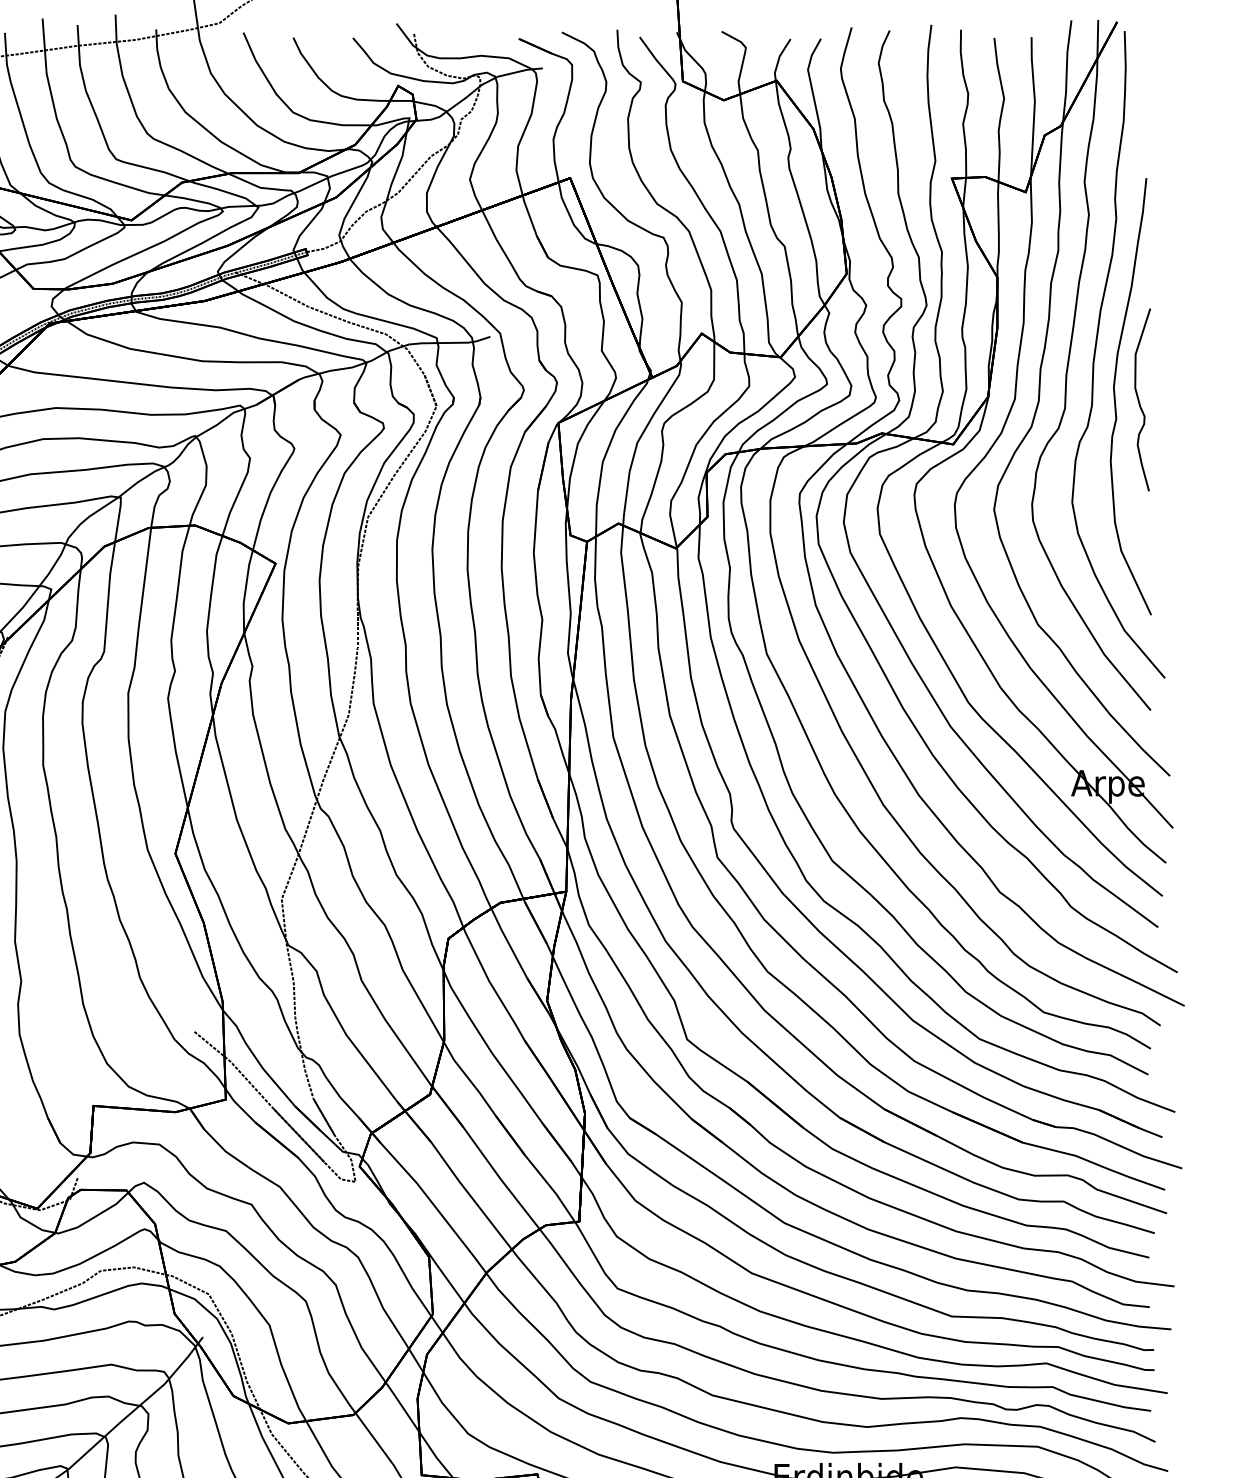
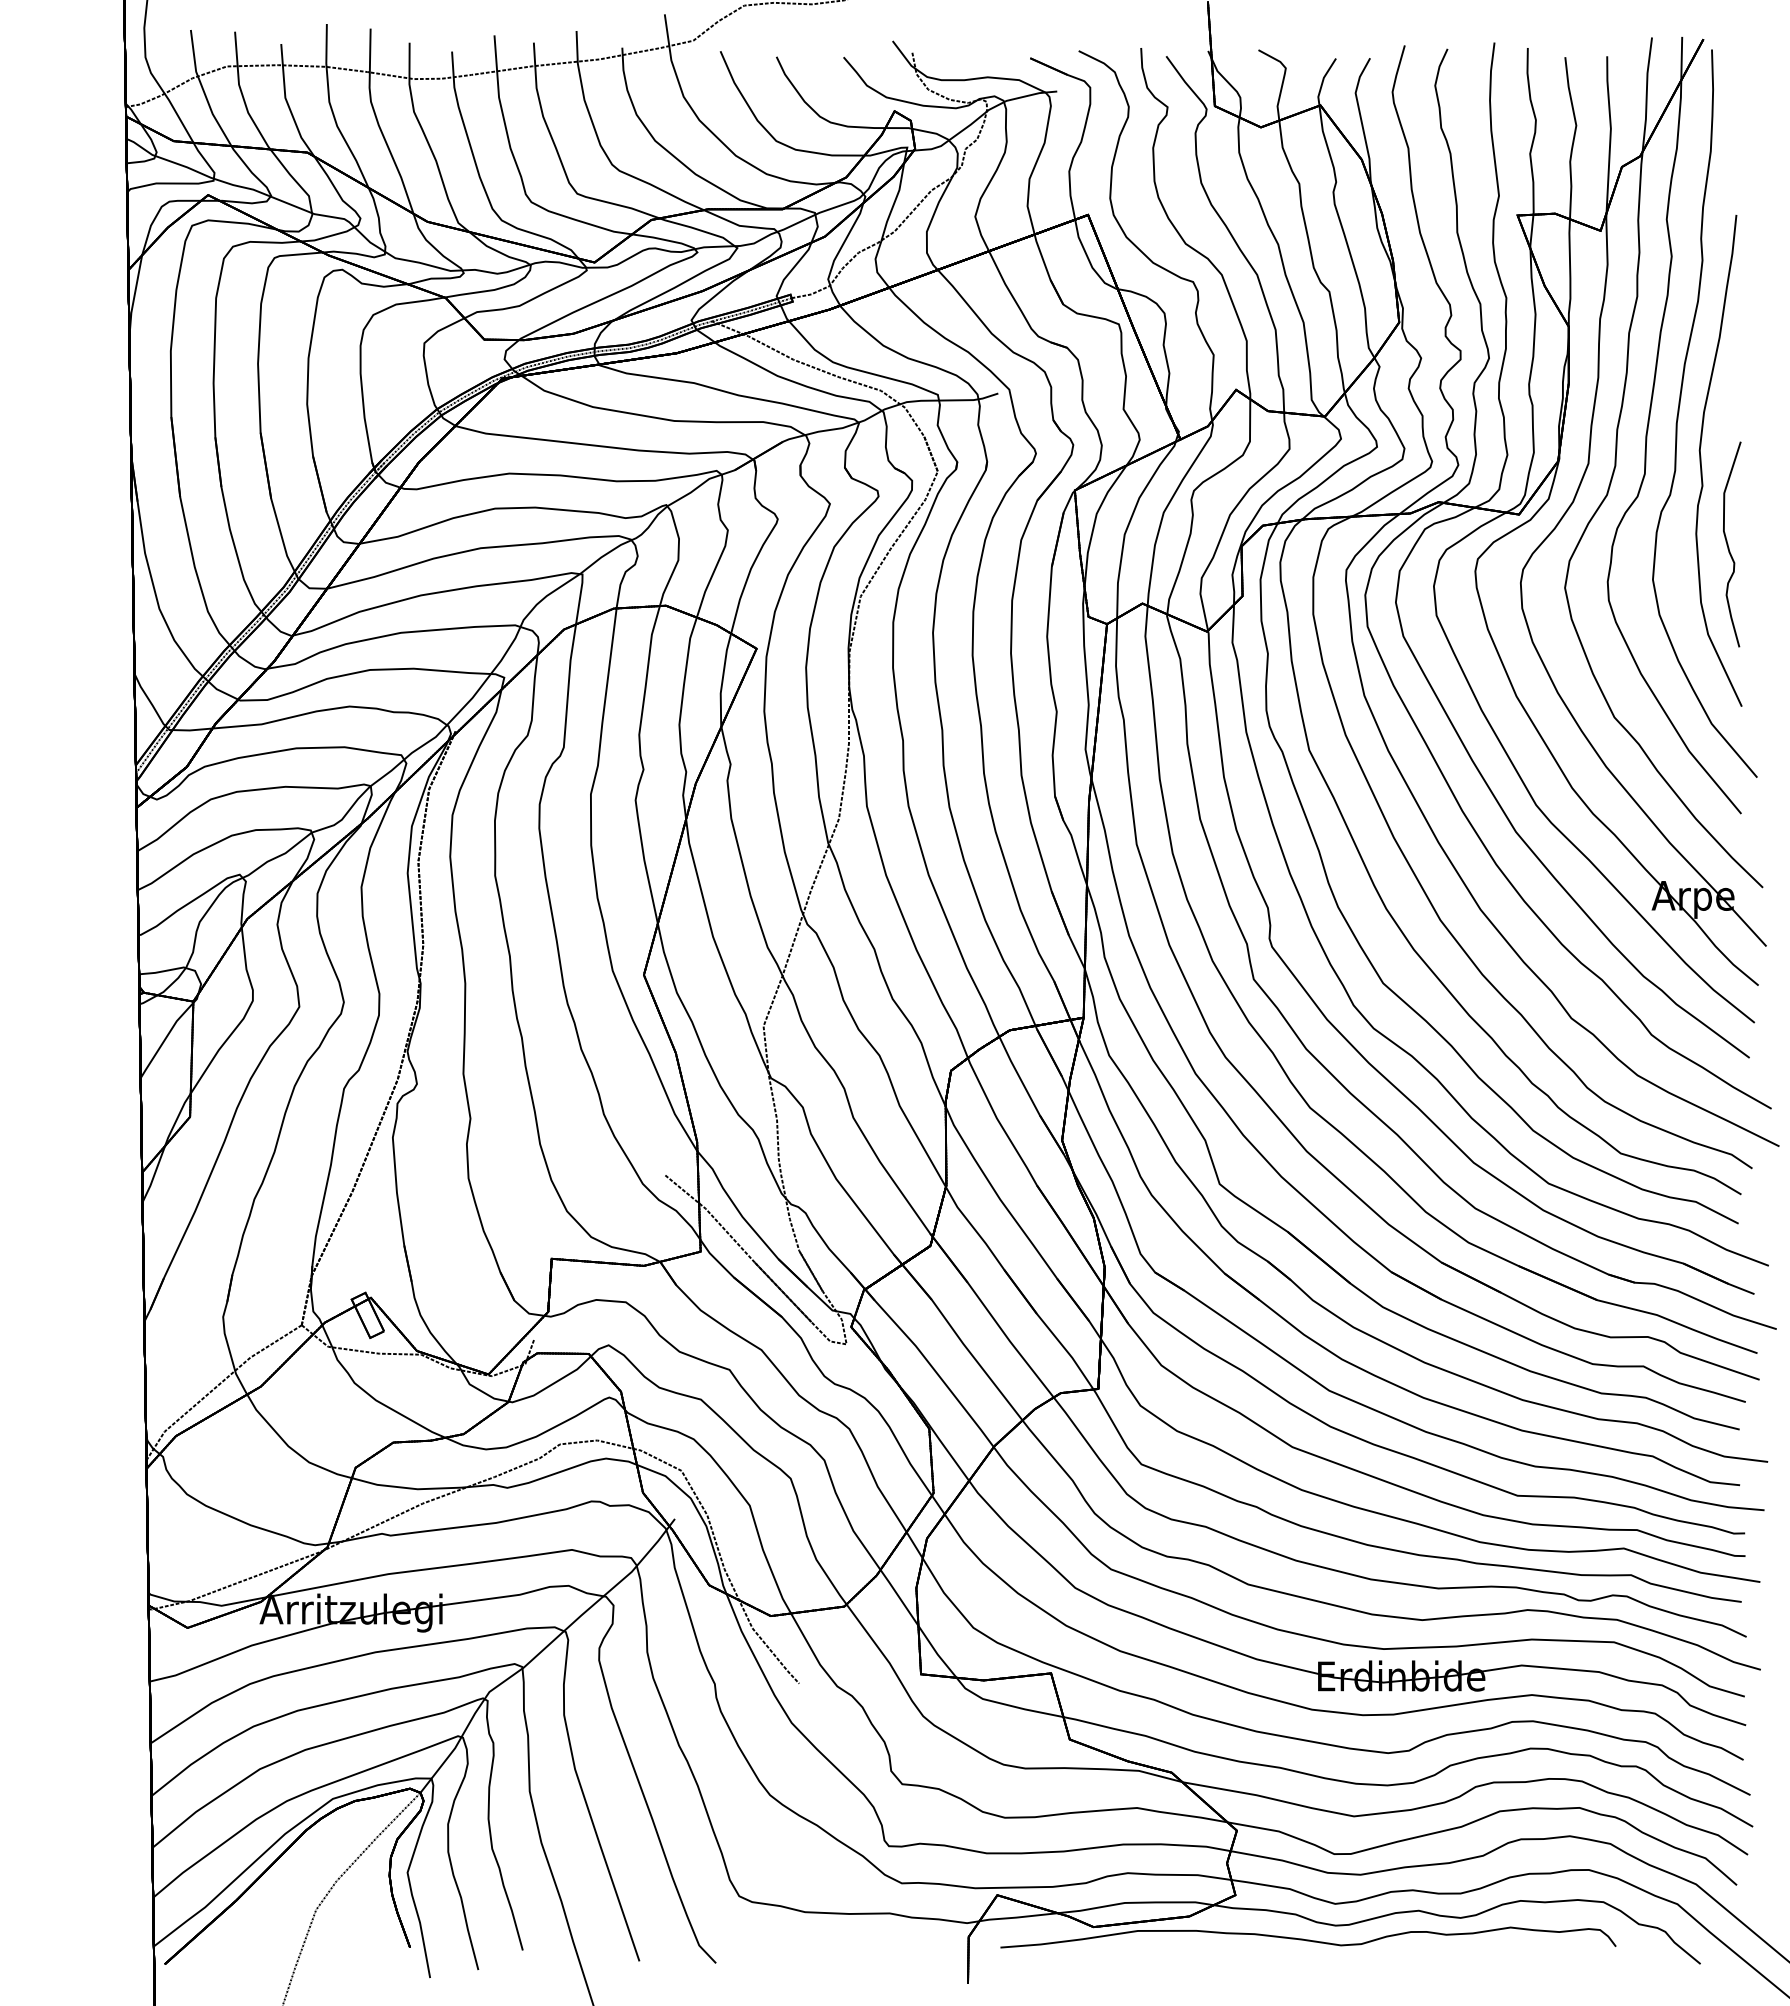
curve: (1139, 399) -> (1728, 544), moved

